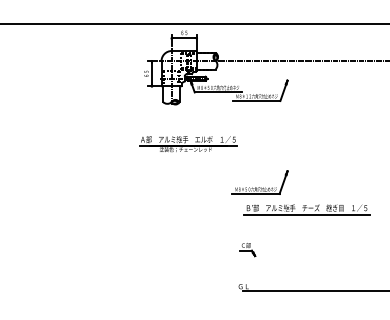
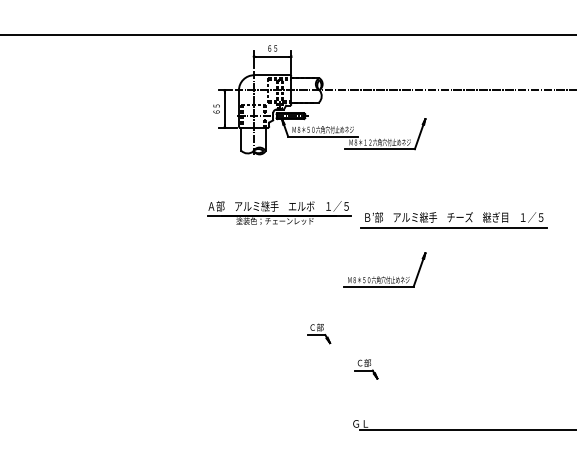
part: (306, 209) -> (453, 219), moved
part: (215, 226) -> (318, 334), added

